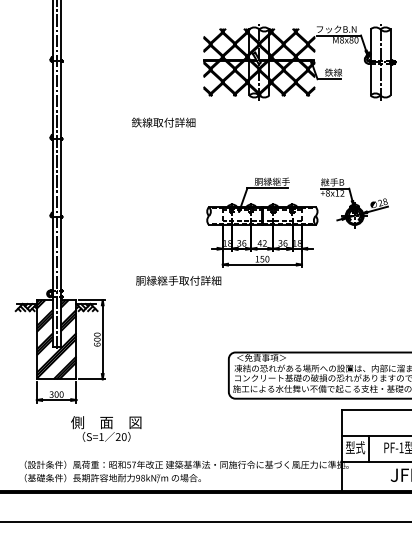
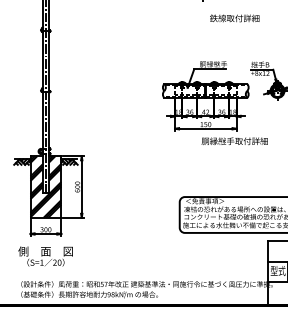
text: (163, 122) -> (234, 18), moved
text: (178, 280) -> (234, 141), moved
text: (106, 428) -> (45, 256), moved

